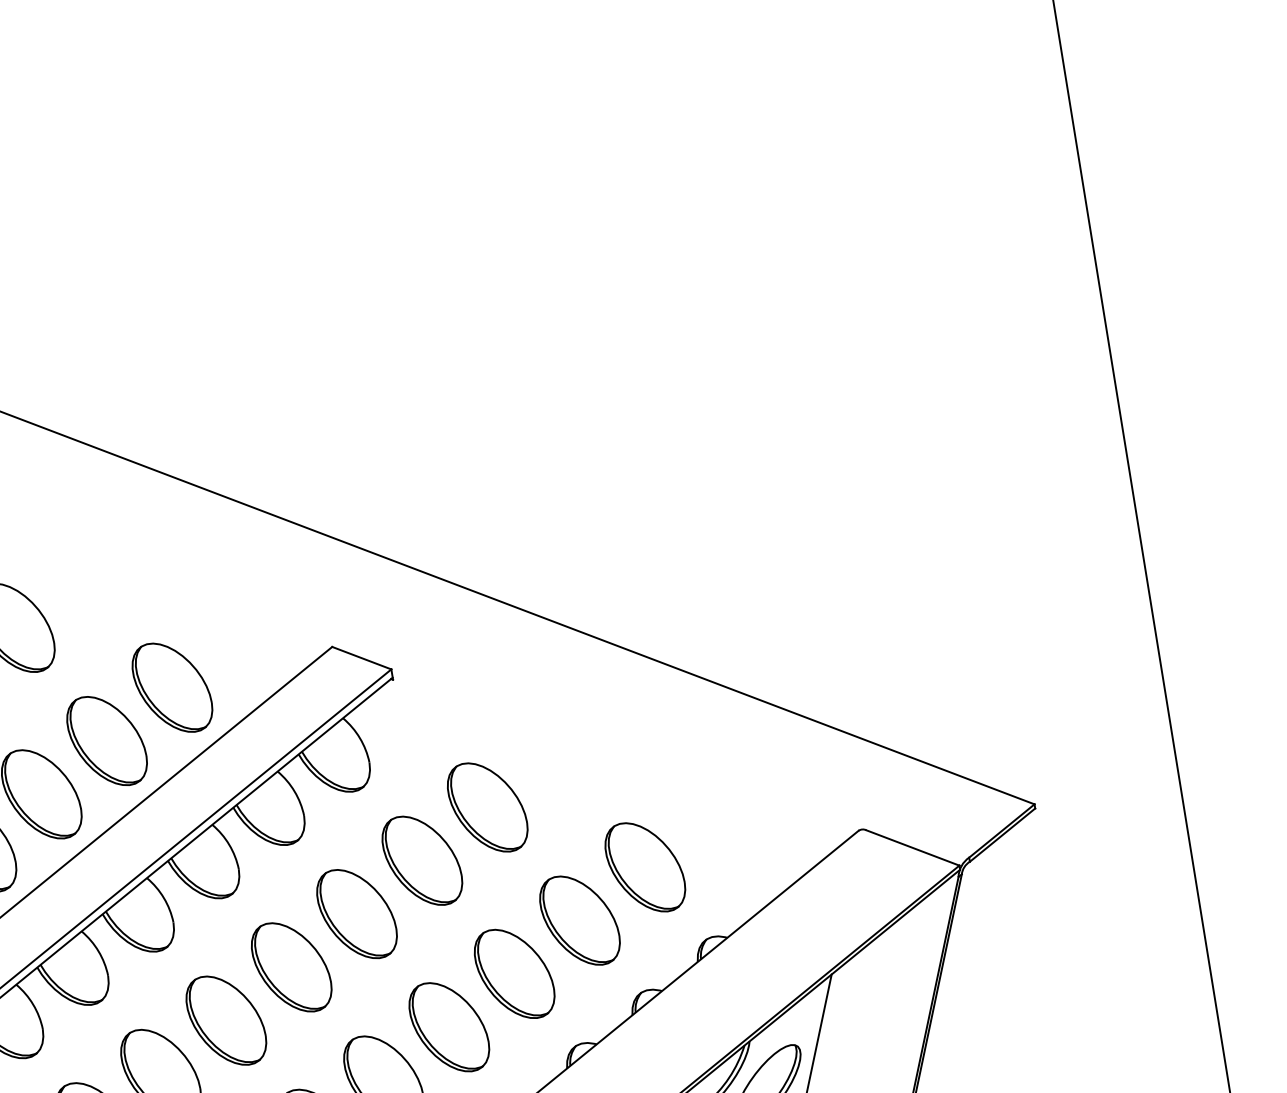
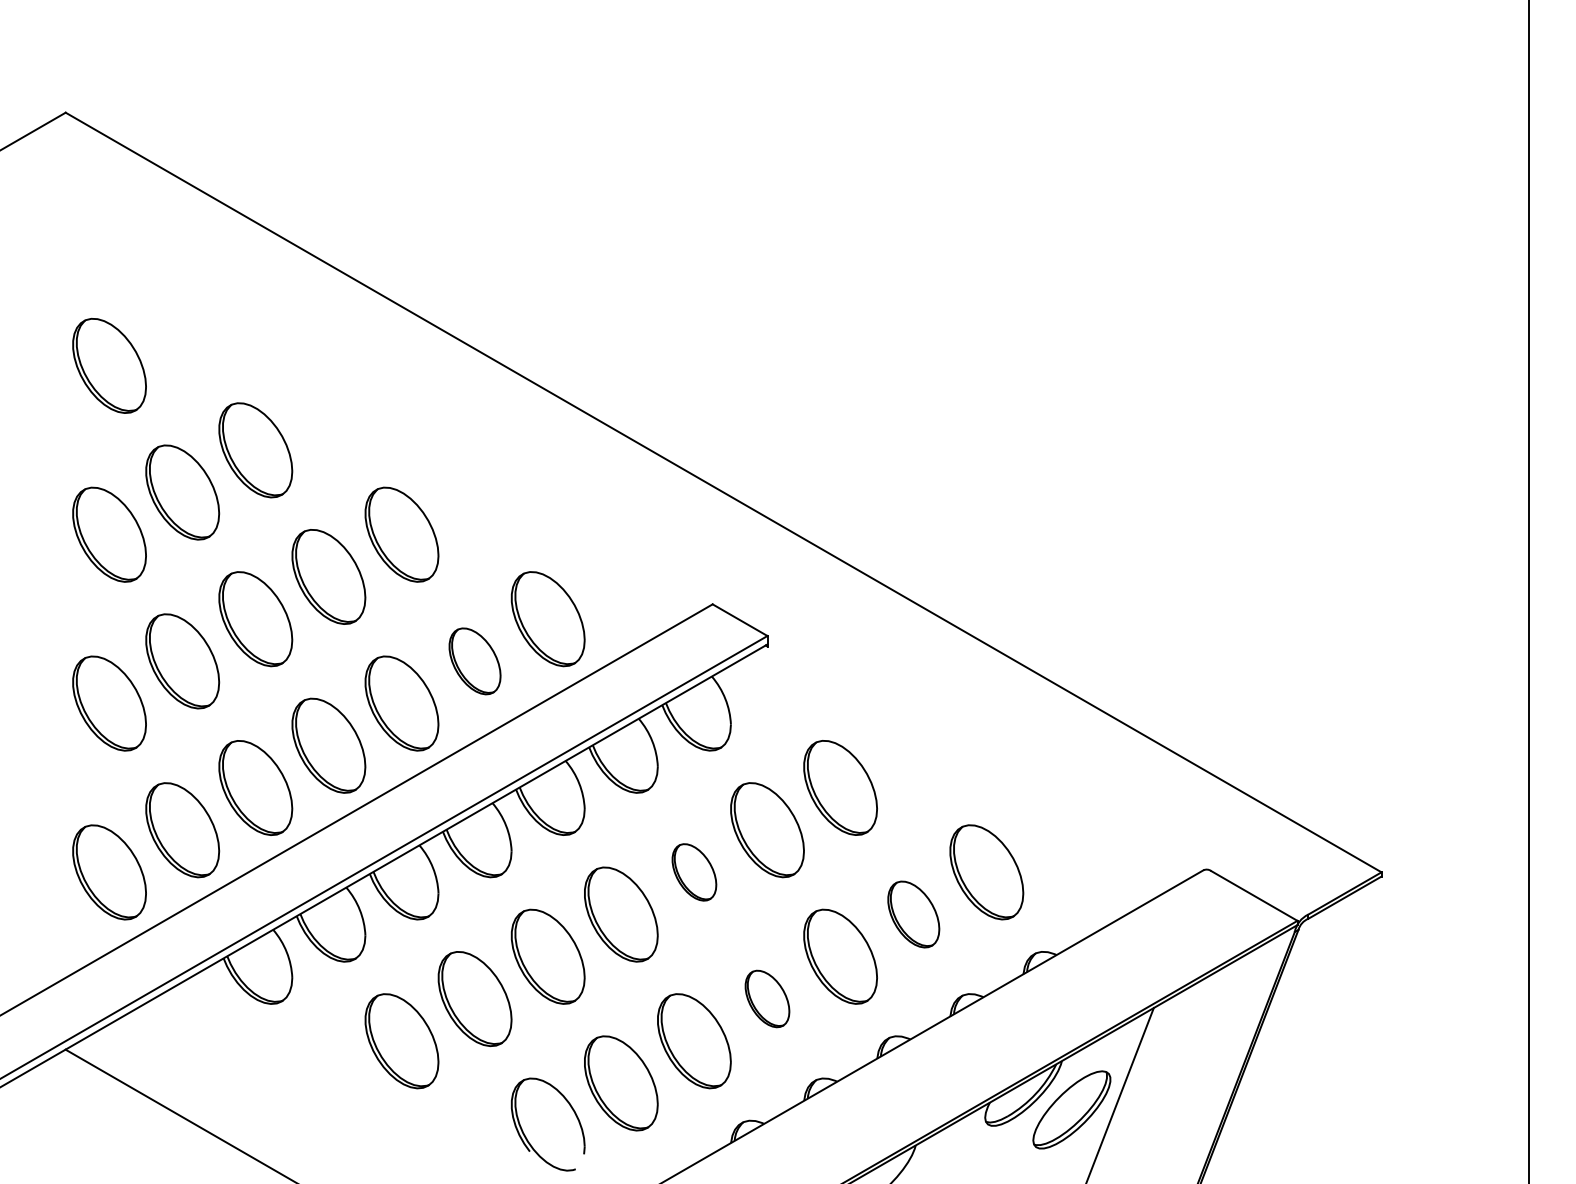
part: (106, 741) -> (474, 661), size x0.7
part: (357, 914) -> (694, 872), size x0.6
part: (579, 920) -> (913, 914), size x0.7
part: (449, 1026) -> (767, 998), size x0.6

